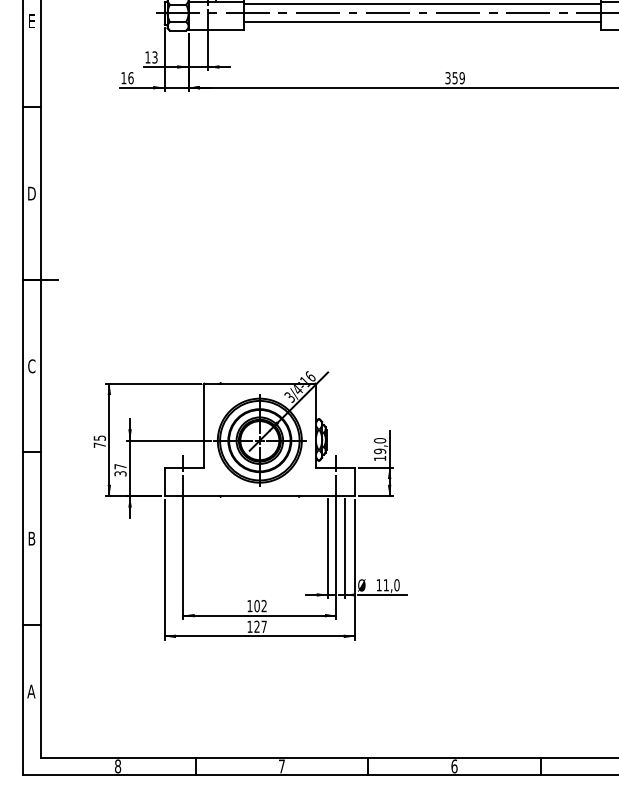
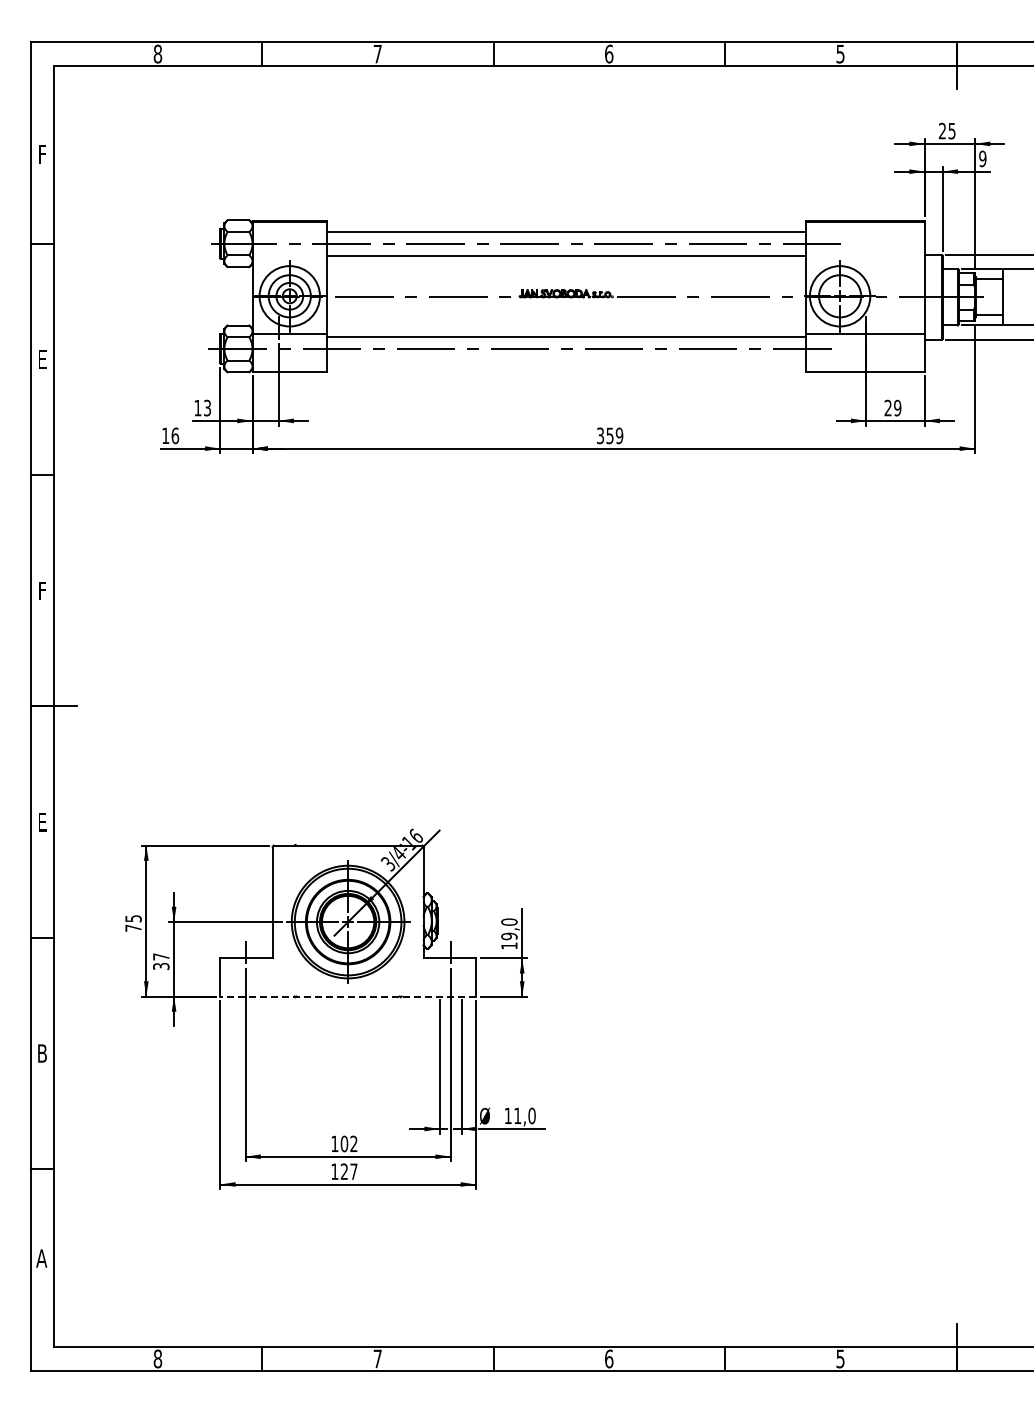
line: (422, 21) -> (566, 360), removed
text: (31, 193) -> (42, 590), D -> F
text: (31, 365) -> (42, 821), C -> E
line: (260, 496) -> (348, 996), solid -> dashed

